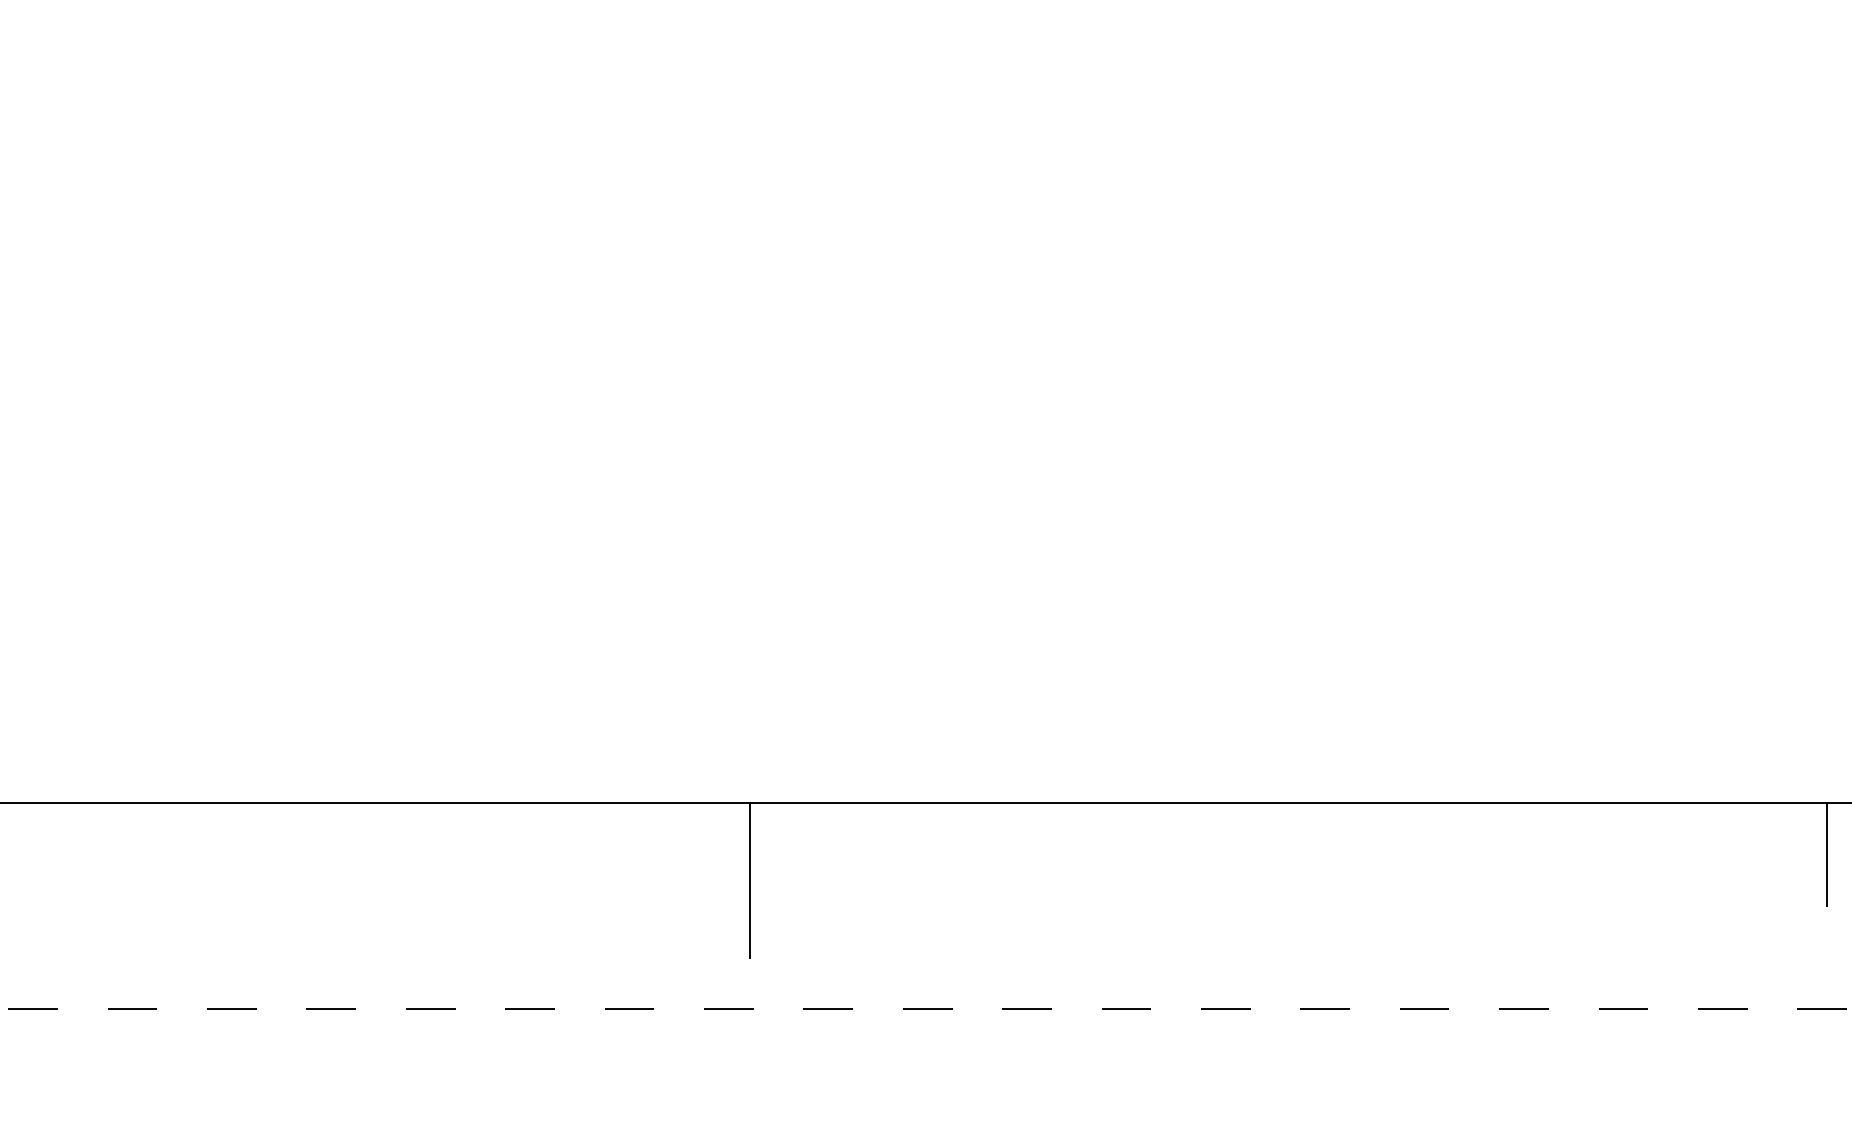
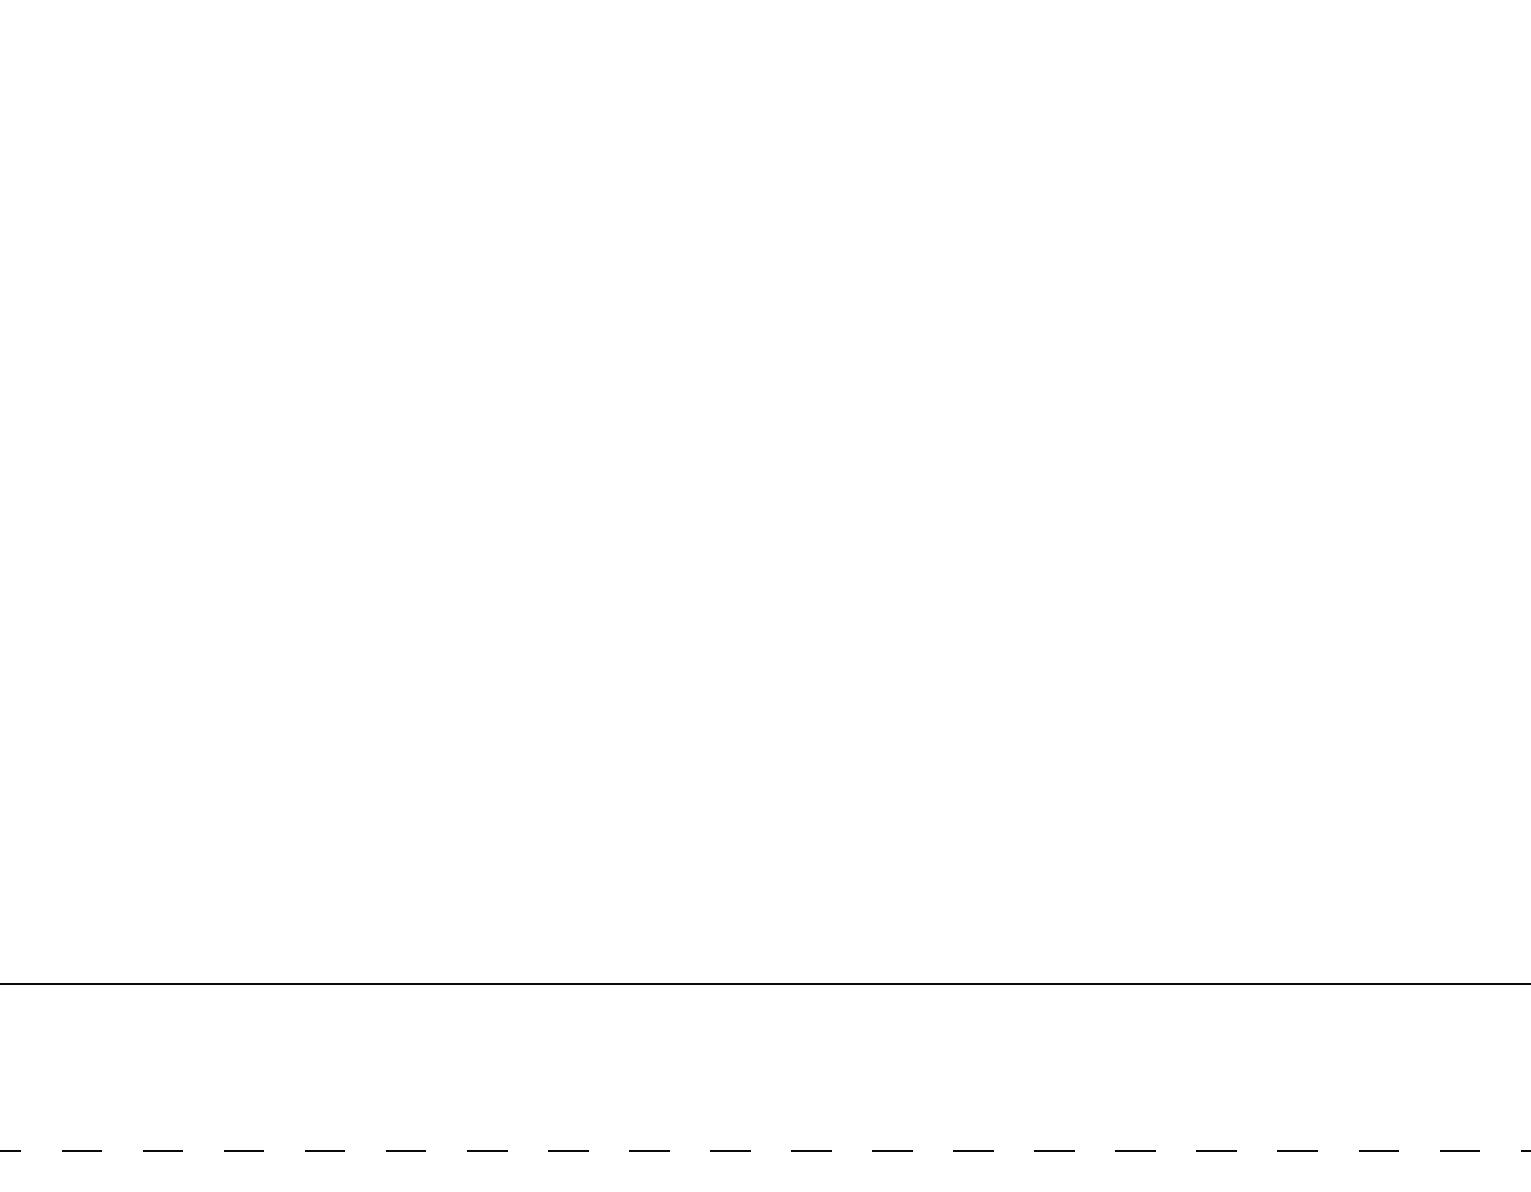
line: (1827, 854) -> (1464, 1025), removed
line: (749, 880) -> (585, 1046), removed

